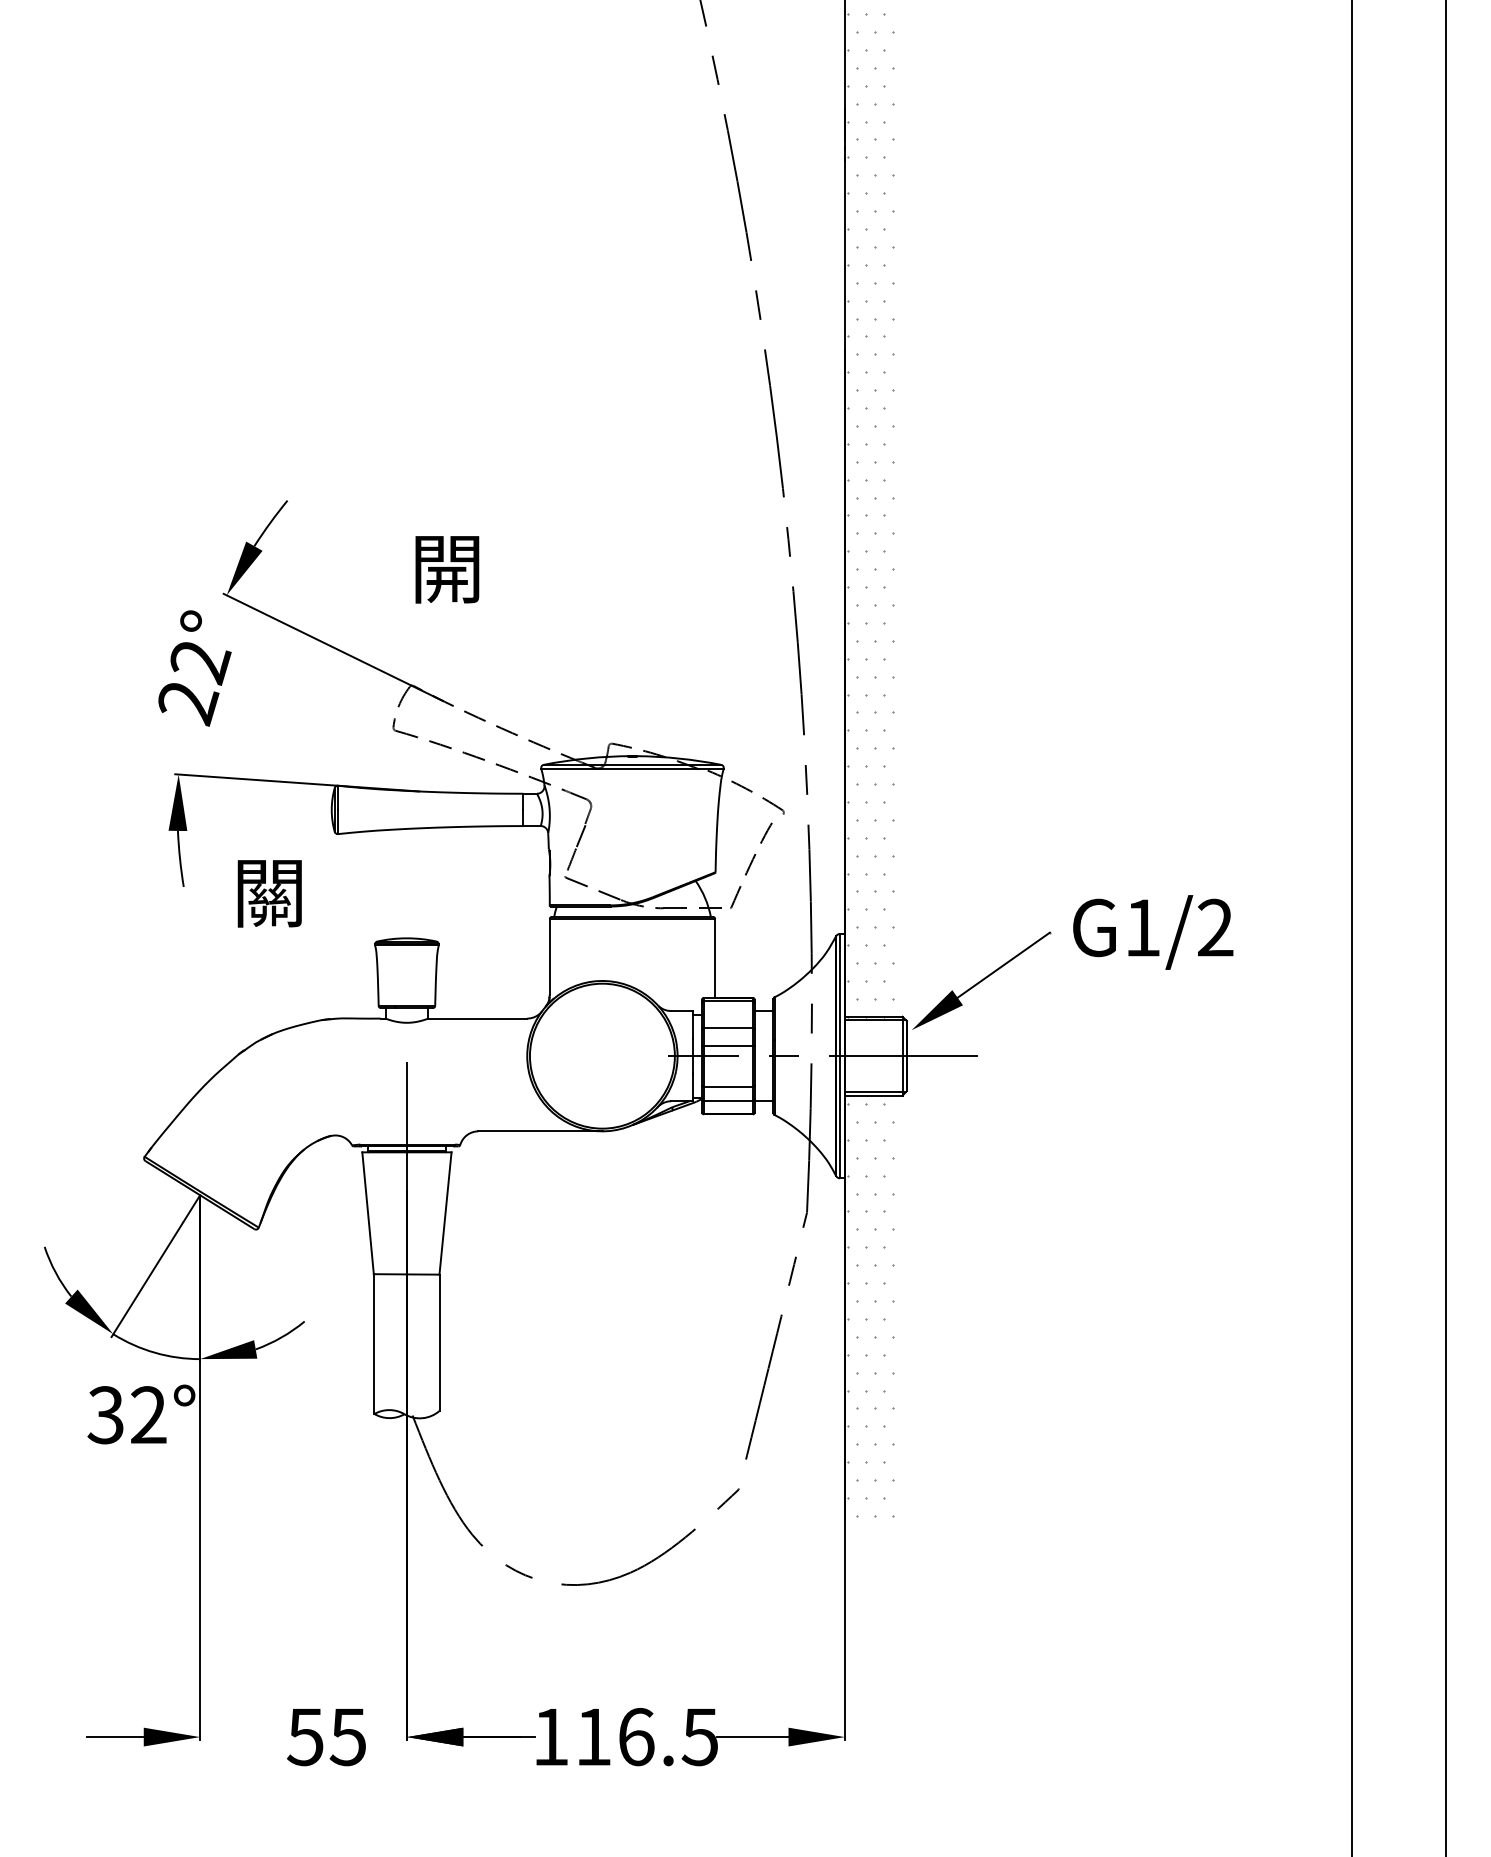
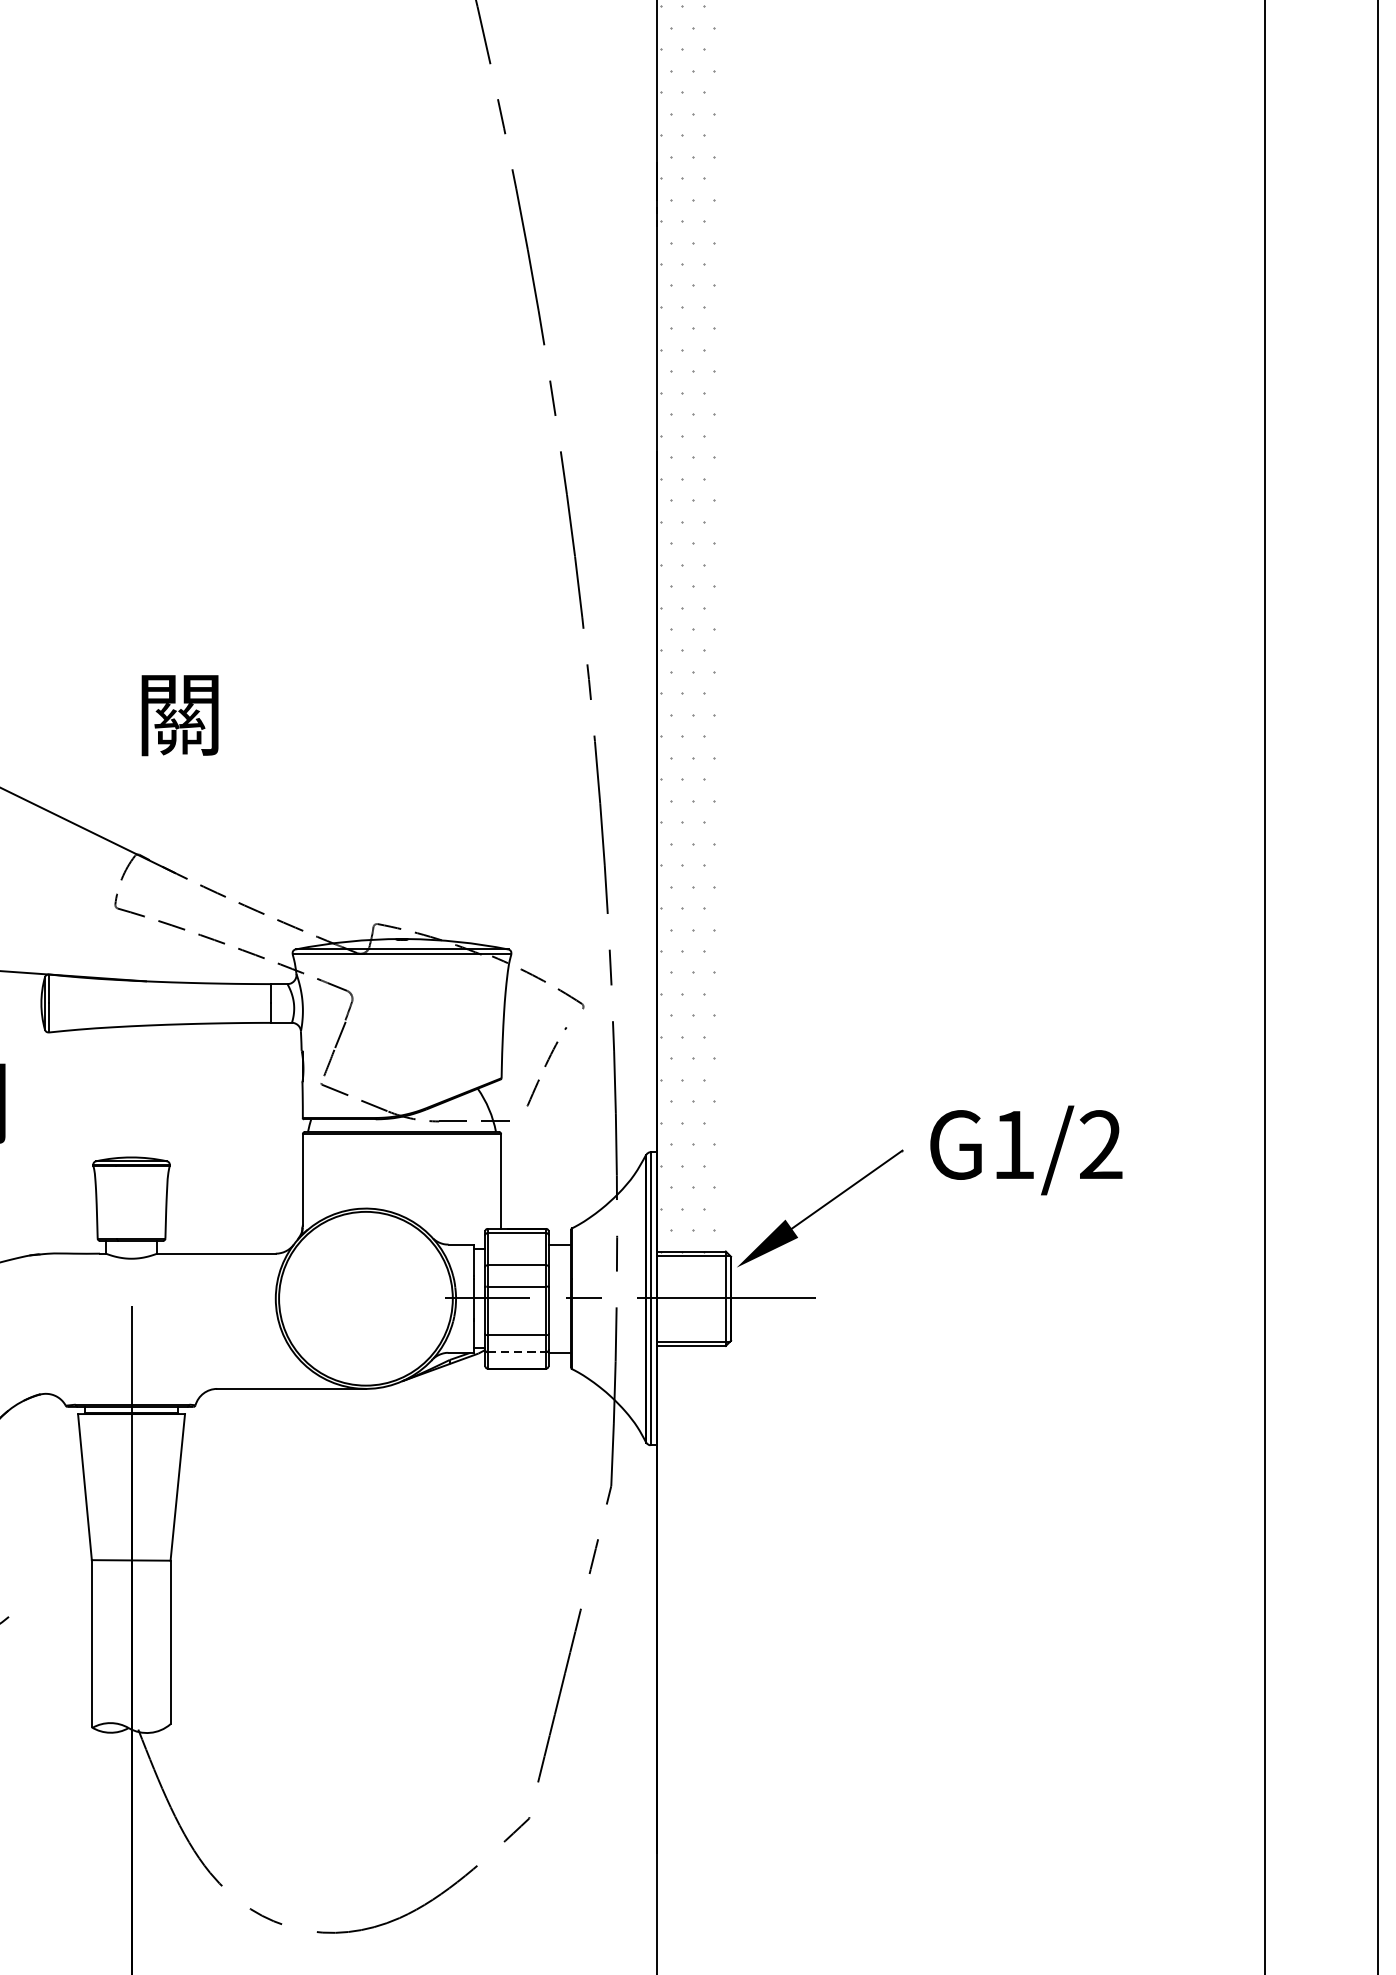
text: (447, 569) -> (180, 715), 開 -> 關
part: (751, 865) -> (544, 1070), size x0.7
line: (728, 1100) -> (517, 1351), solid -> dashed
hatch: (870, 1309) -> (687, 1602), removed

